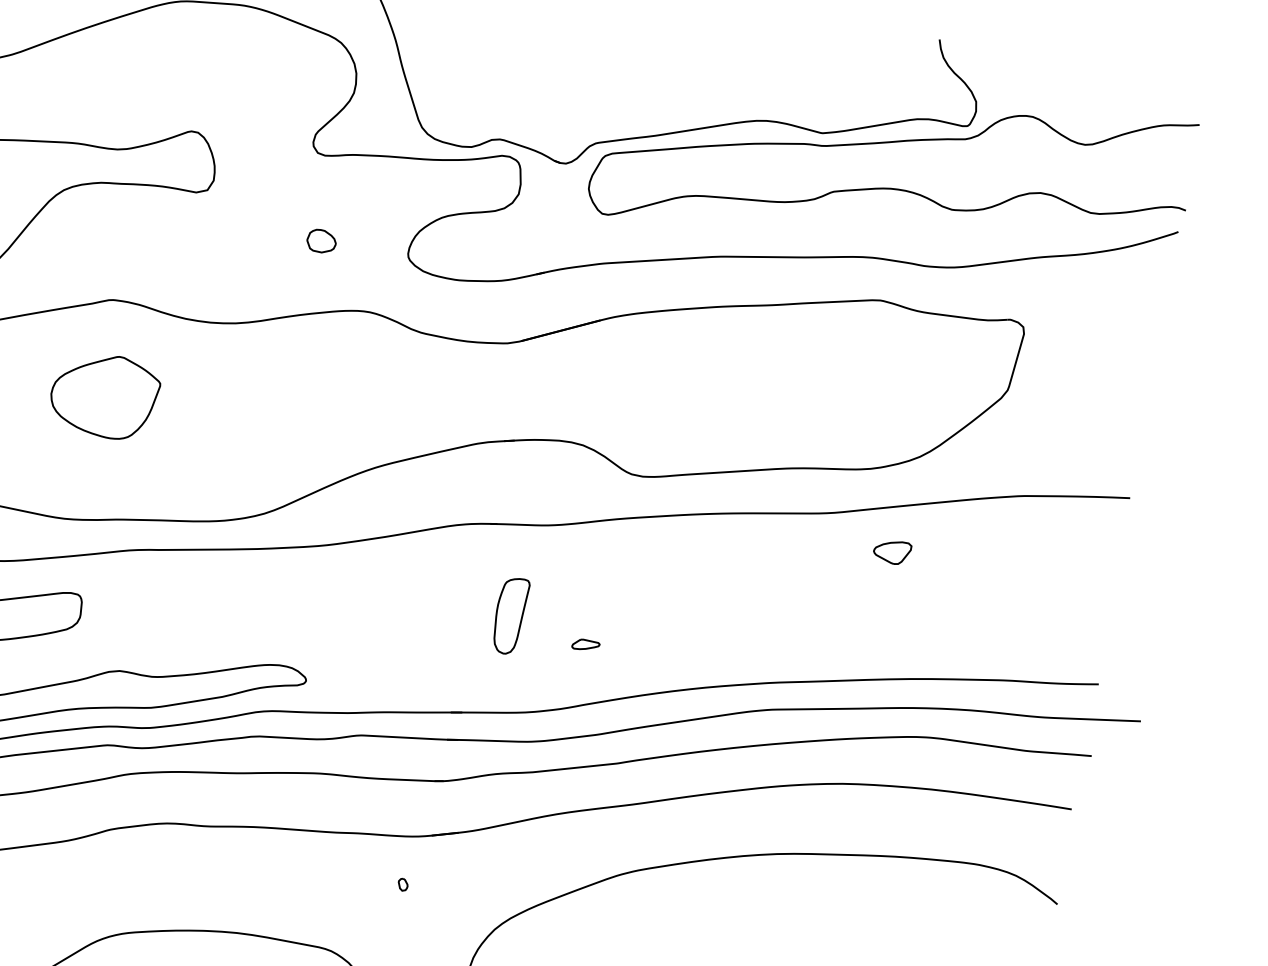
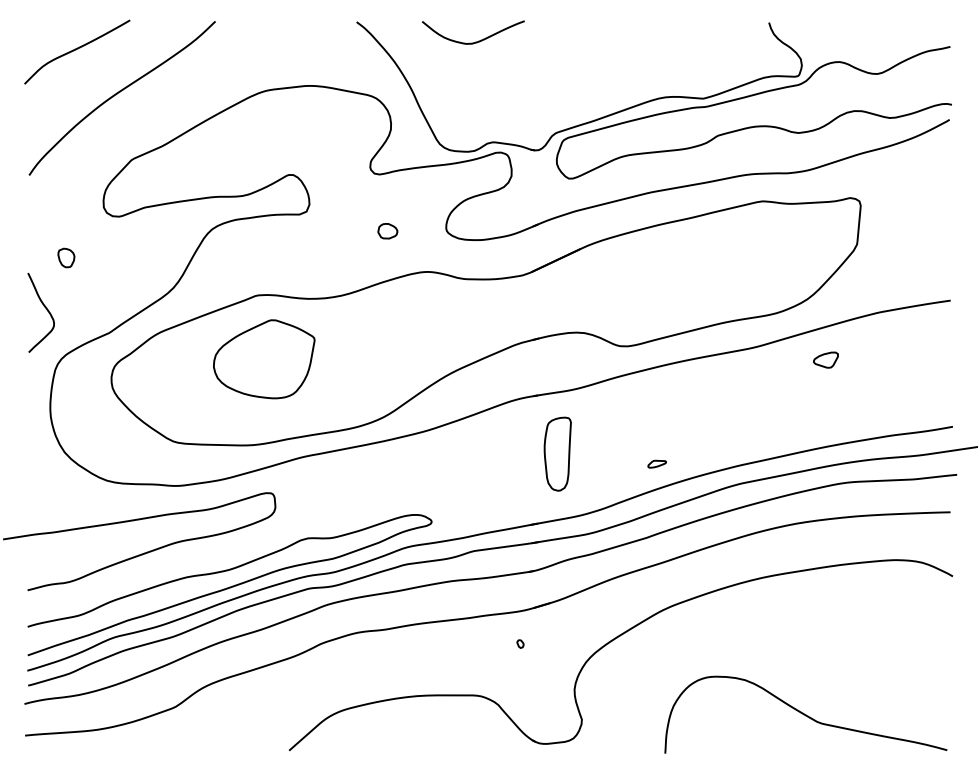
part: (104, 395) -> (264, 359), size x1.43
part: (891, 550) -> (825, 359), moved
part: (509, 614) -> (557, 453), size x1.43
part: (585, 644) -> (656, 463), moved

